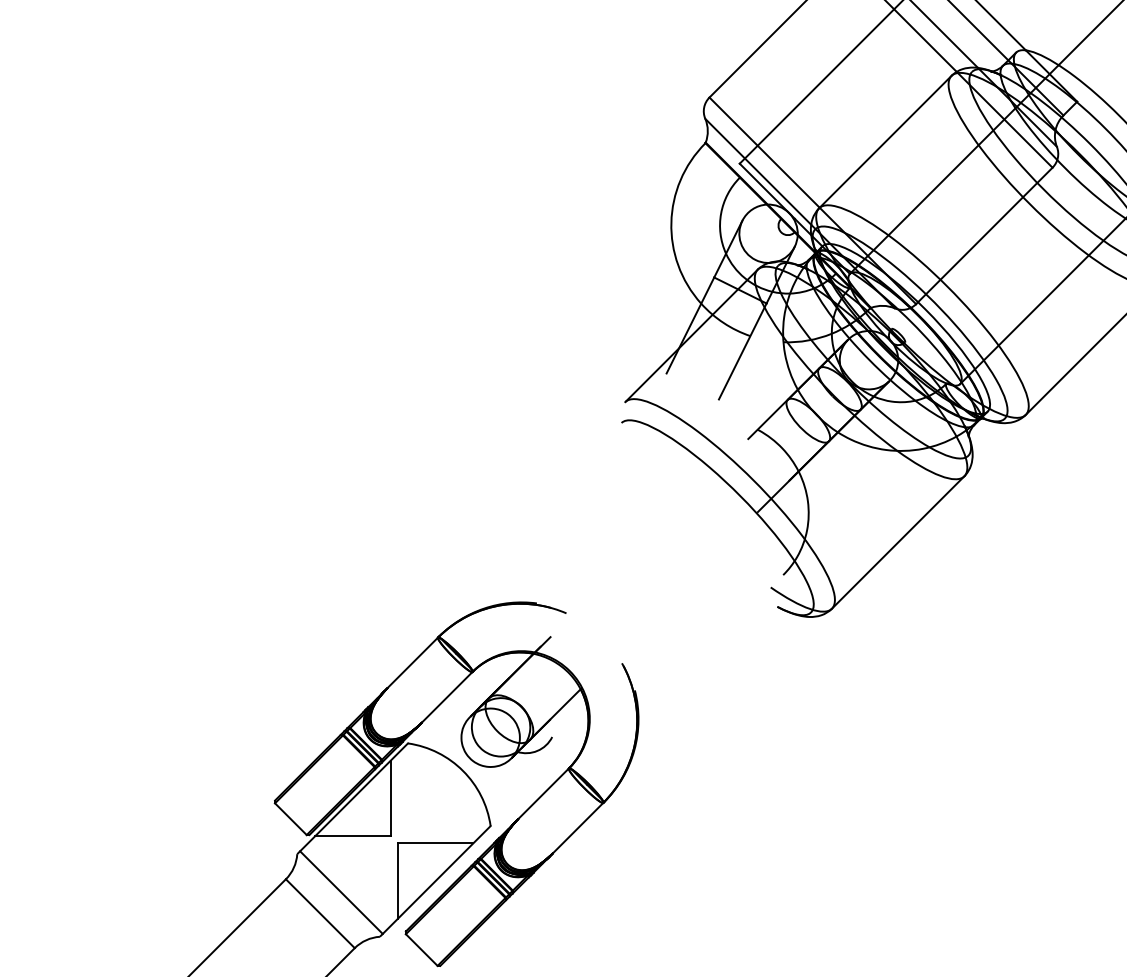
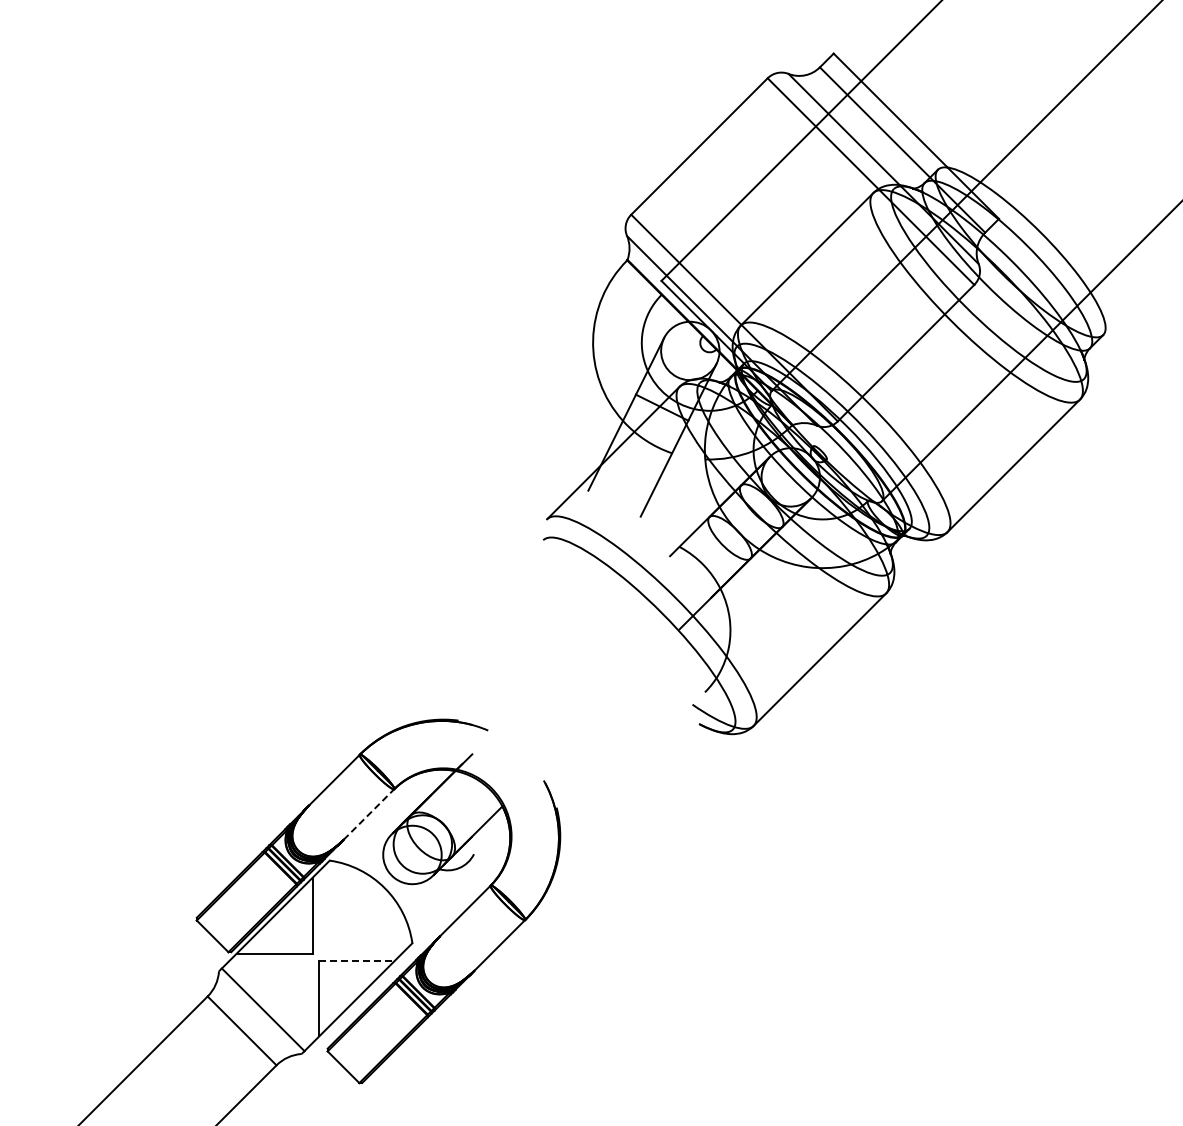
line: (446, 697) -> (368, 814), solid -> dashed
line: (435, 843) -> (357, 960), solid -> dashed

